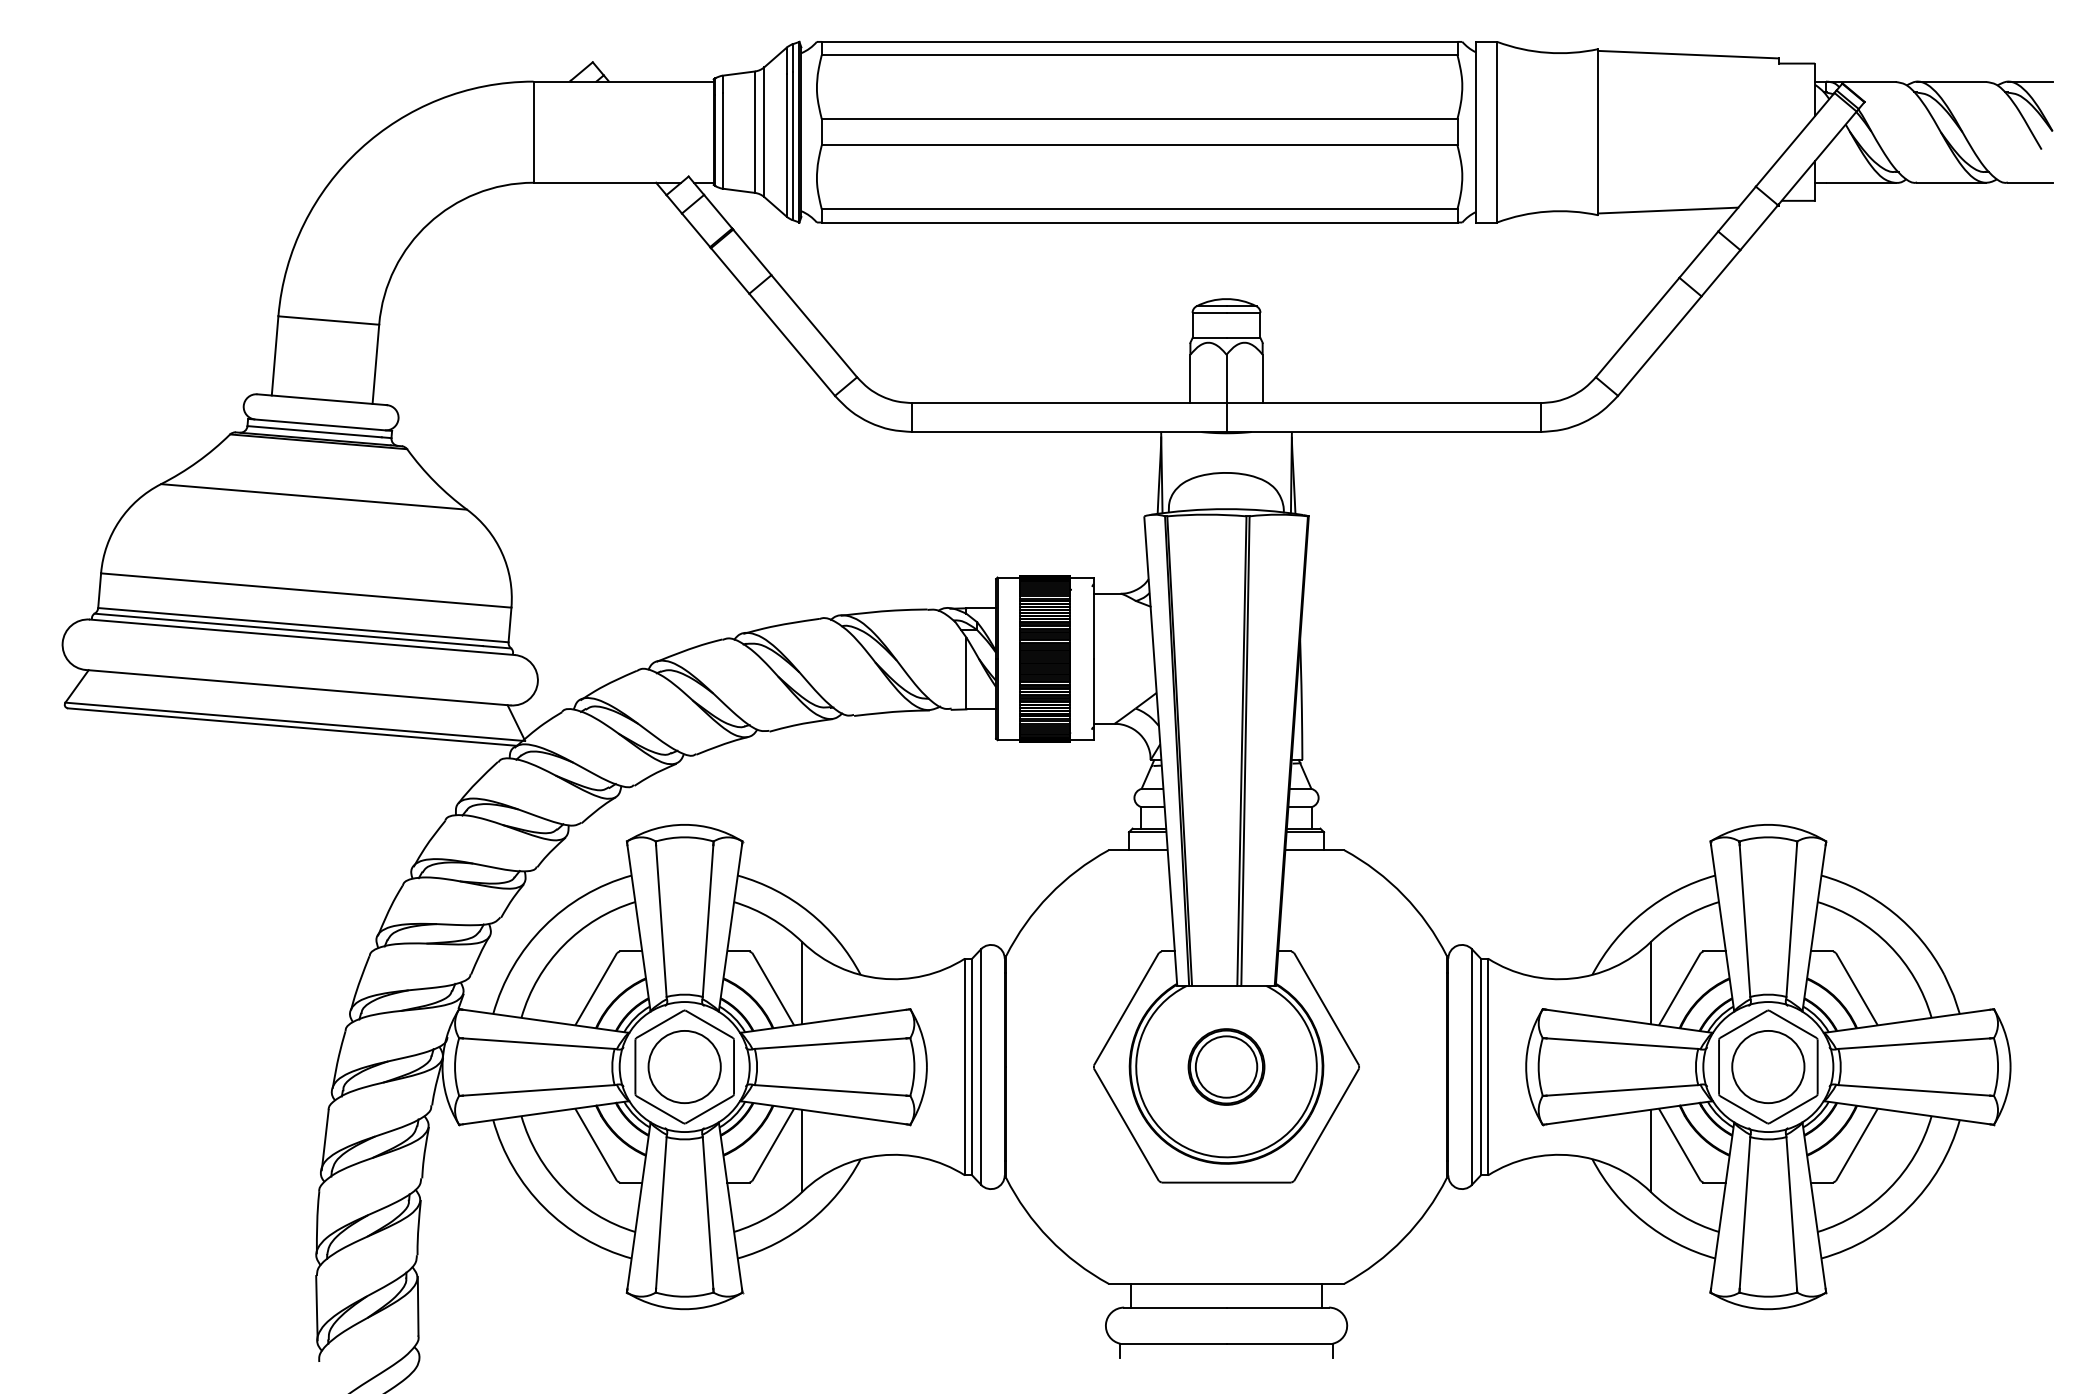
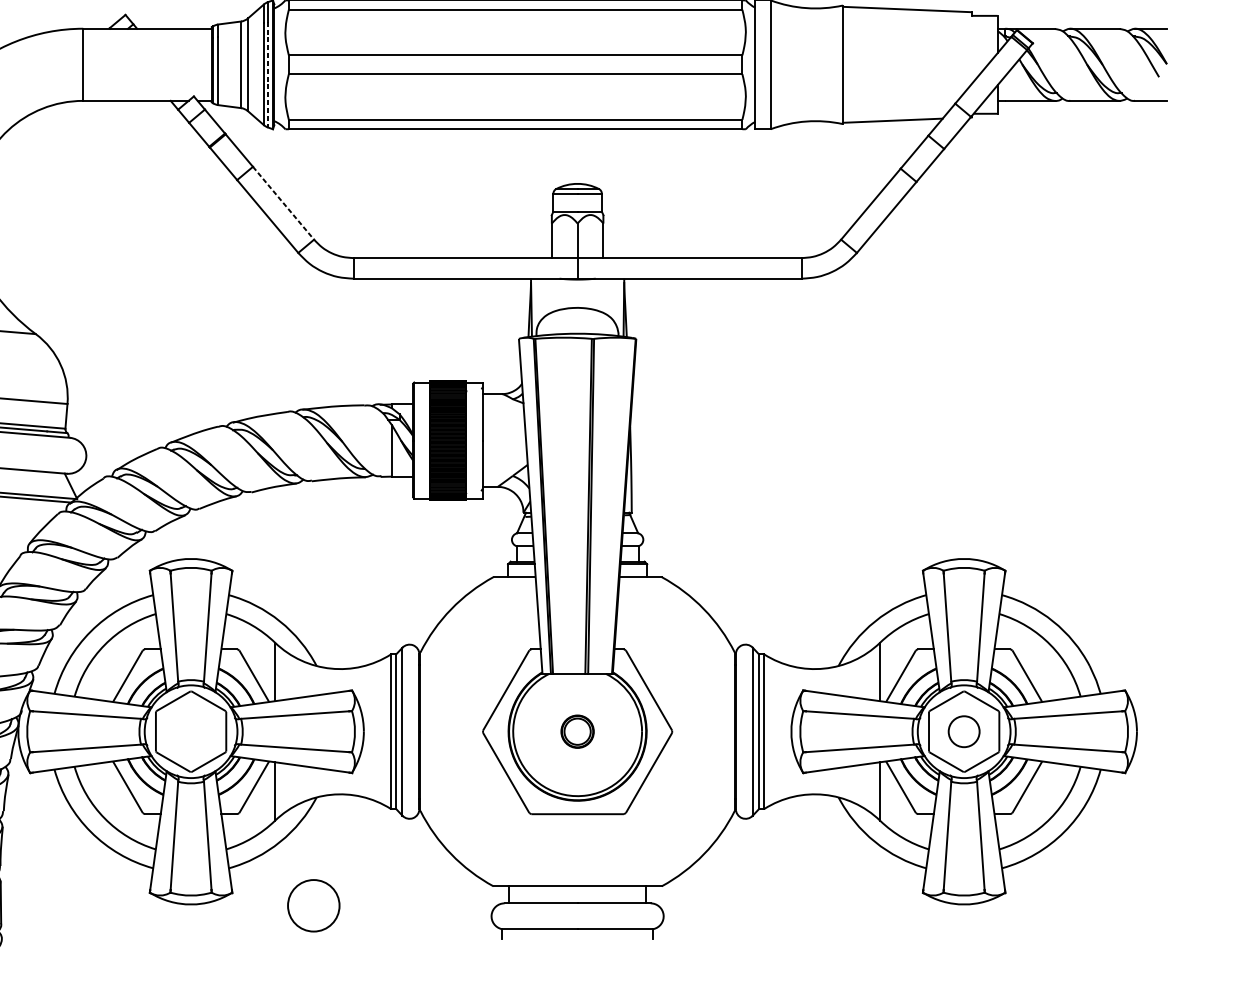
line: (792, 146) -> (267, 75), solid -> dashed
line: (814, 326) -> (283, 203), solid -> dashed
circle: (684, 1066) -> (313, 905), moved
part: (1226, 1066) -> (577, 731), size x0.6
circle: (1768, 1066) -> (964, 731), size x0.6

